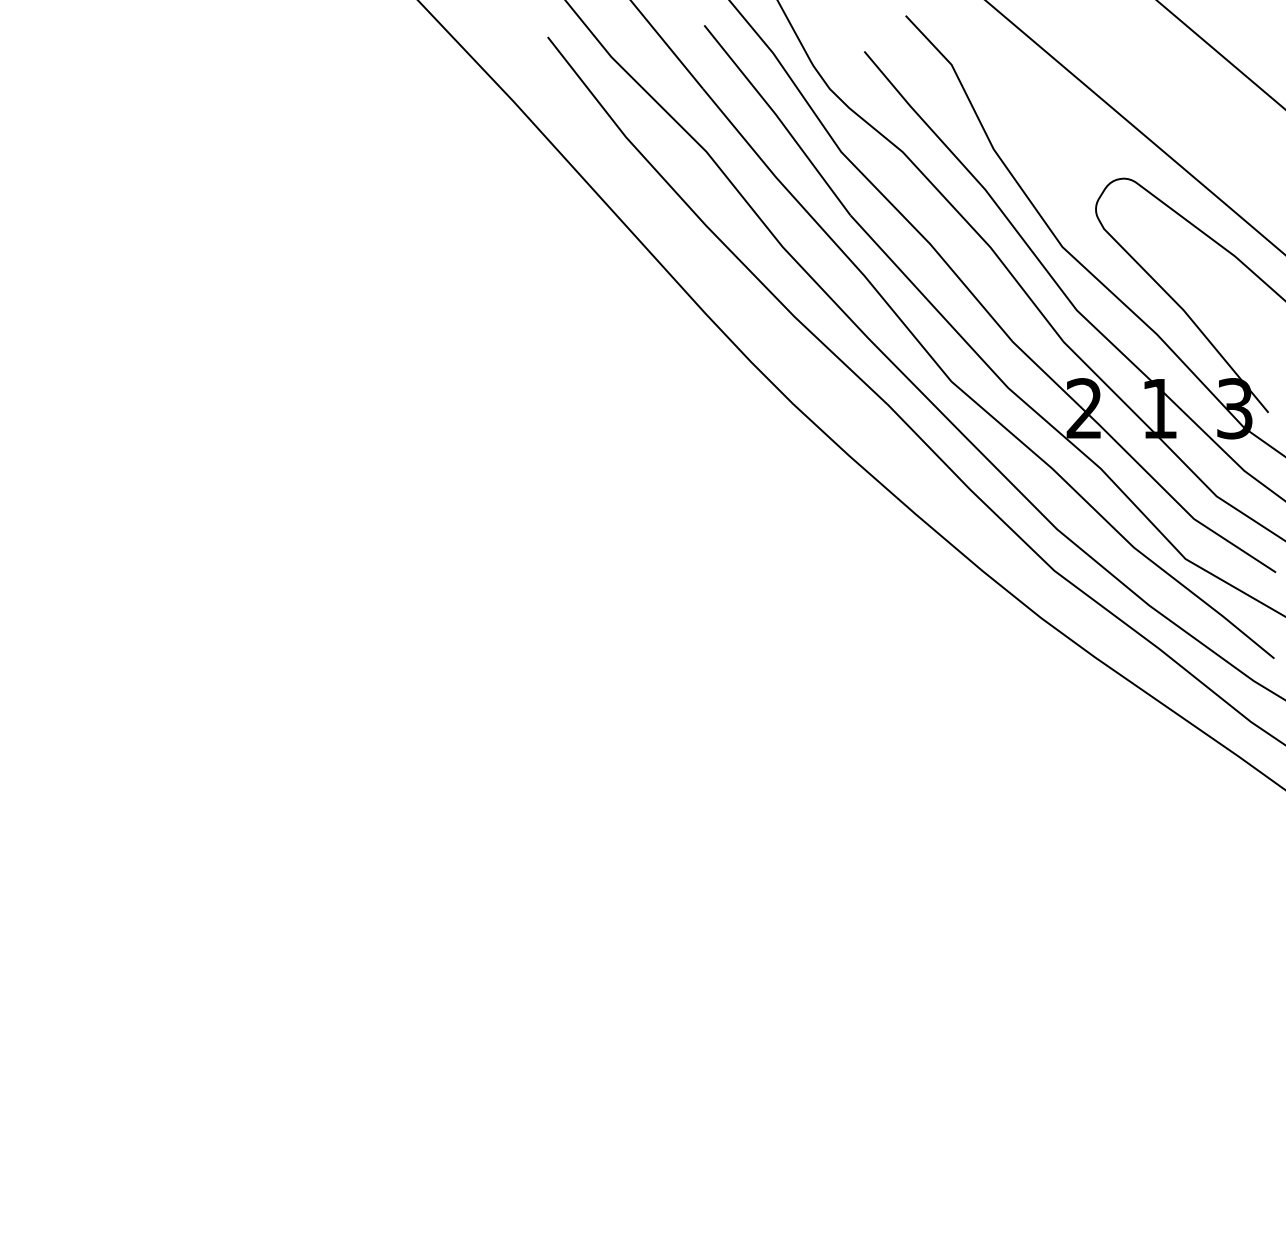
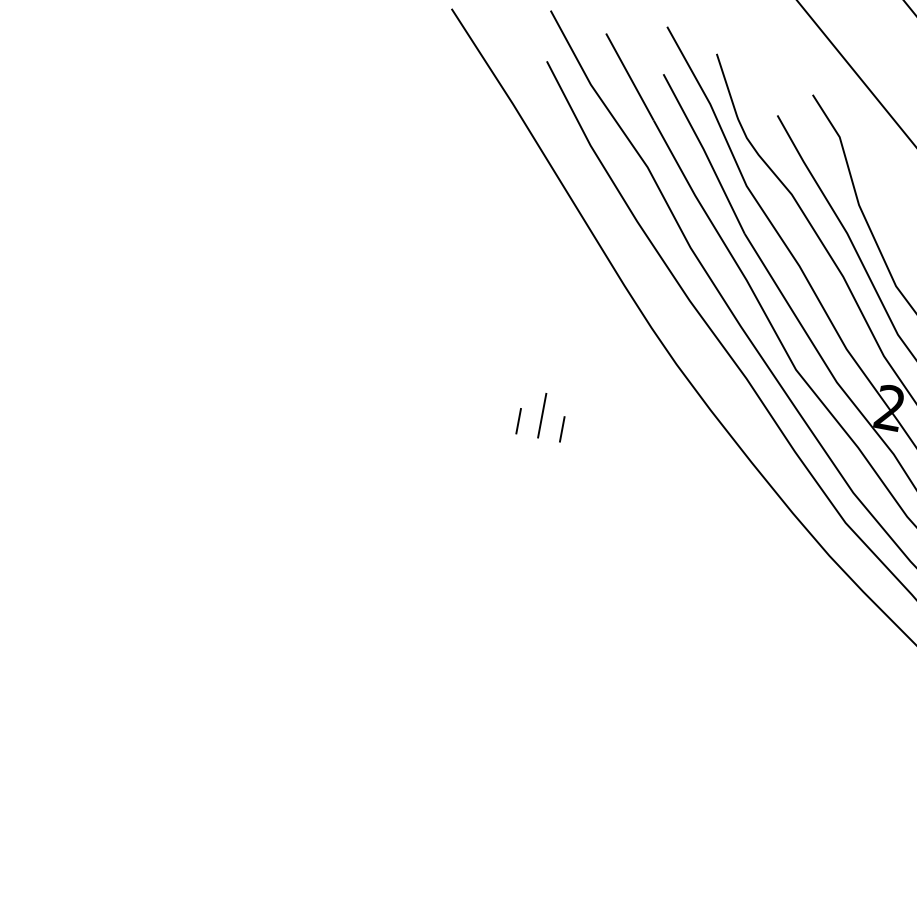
line: (628, 504) -> (541, 415), added
line: (599, 517) -> (518, 421), added
line: (658, 517) -> (562, 429), added

